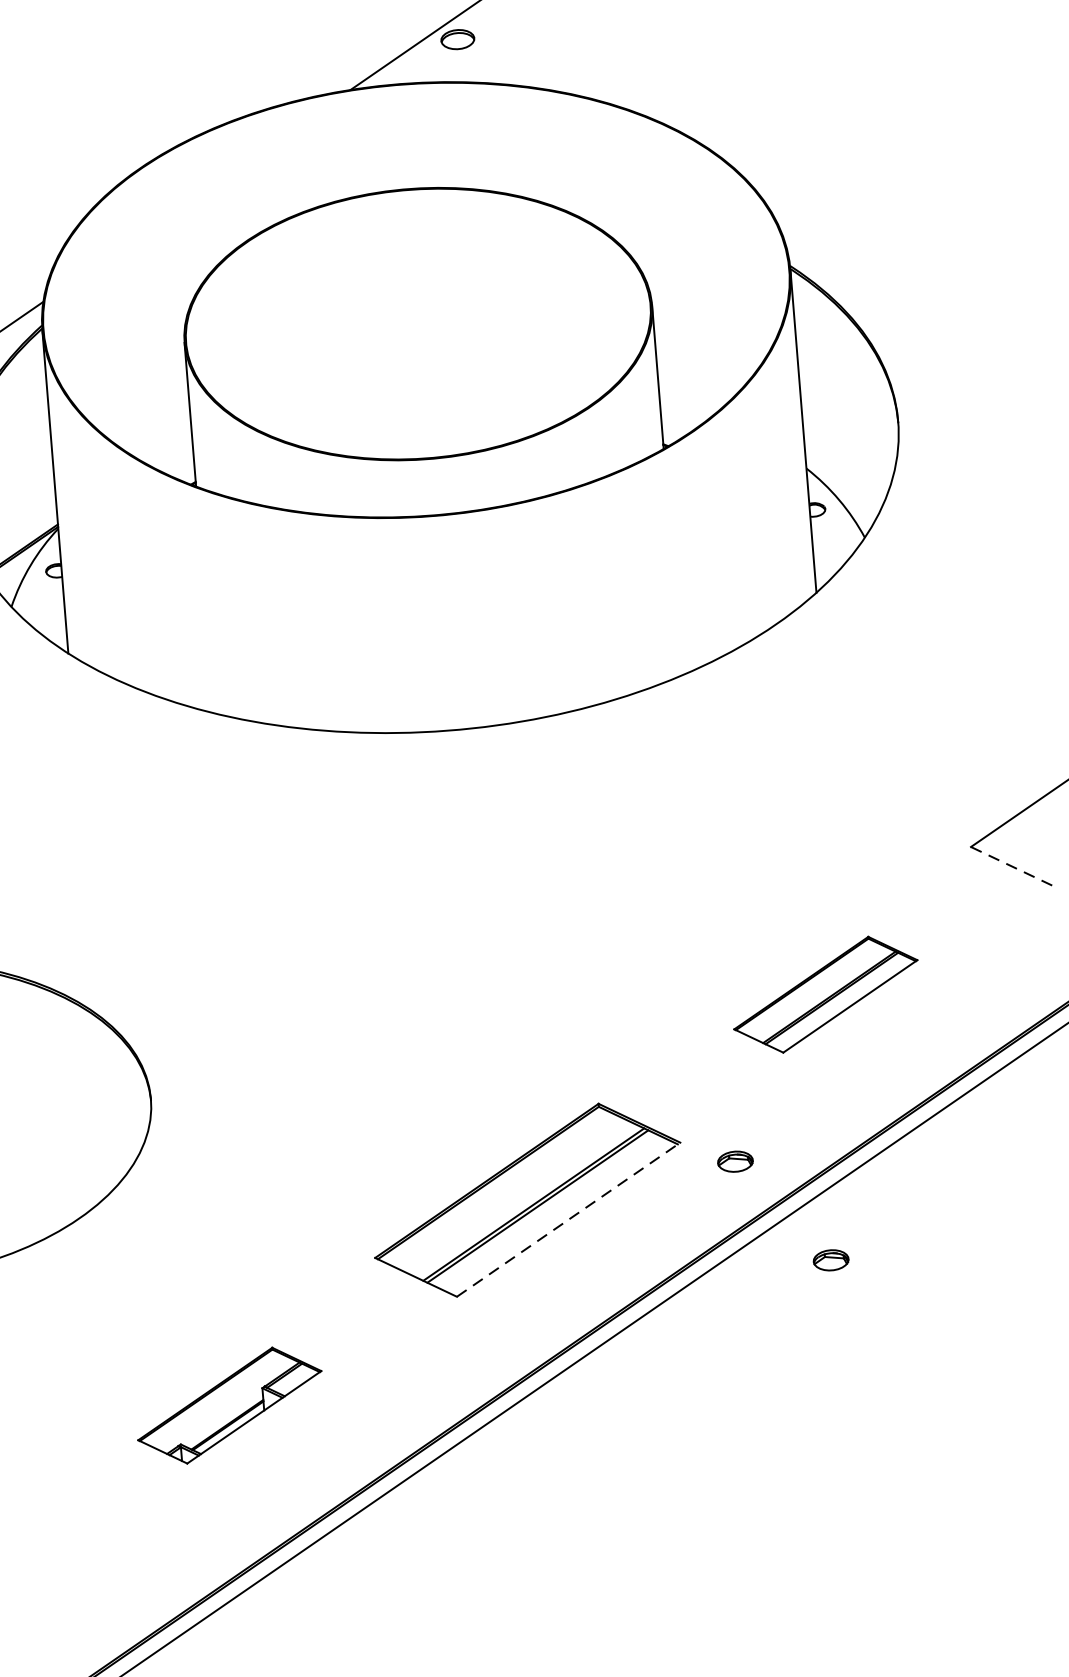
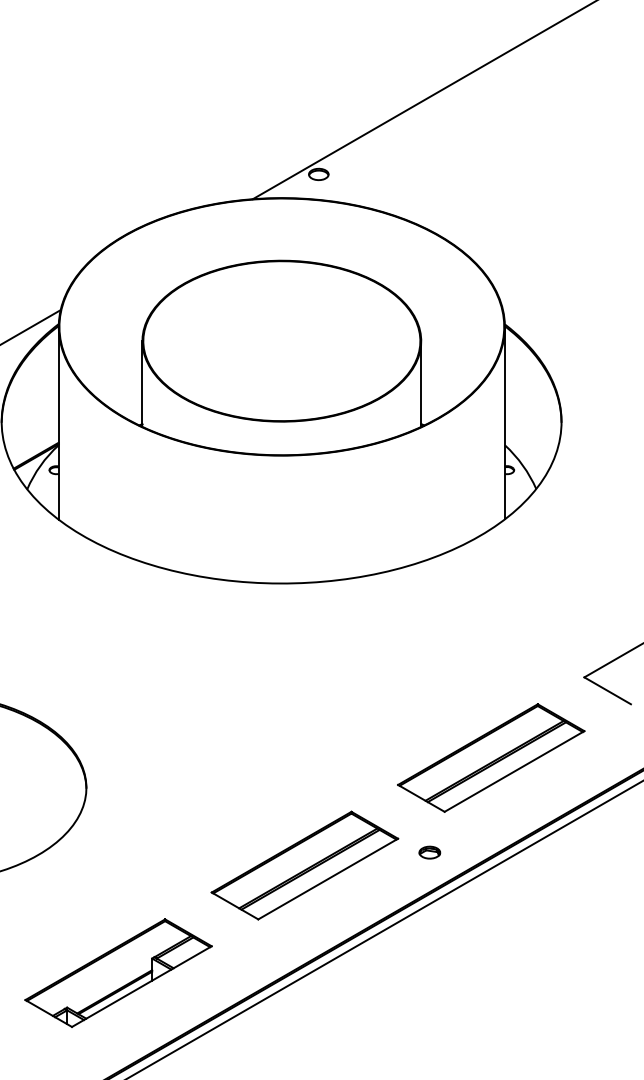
line: (1011, 865) -> (607, 690), dashed -> solid
part: (826, 993) -> (491, 757), size x1.67
line: (569, 1220) -> (328, 879), dashed -> solid
part: (830, 1260) -> (481, 915), removed
part: (229, 1404) -> (118, 972), size x1.67

